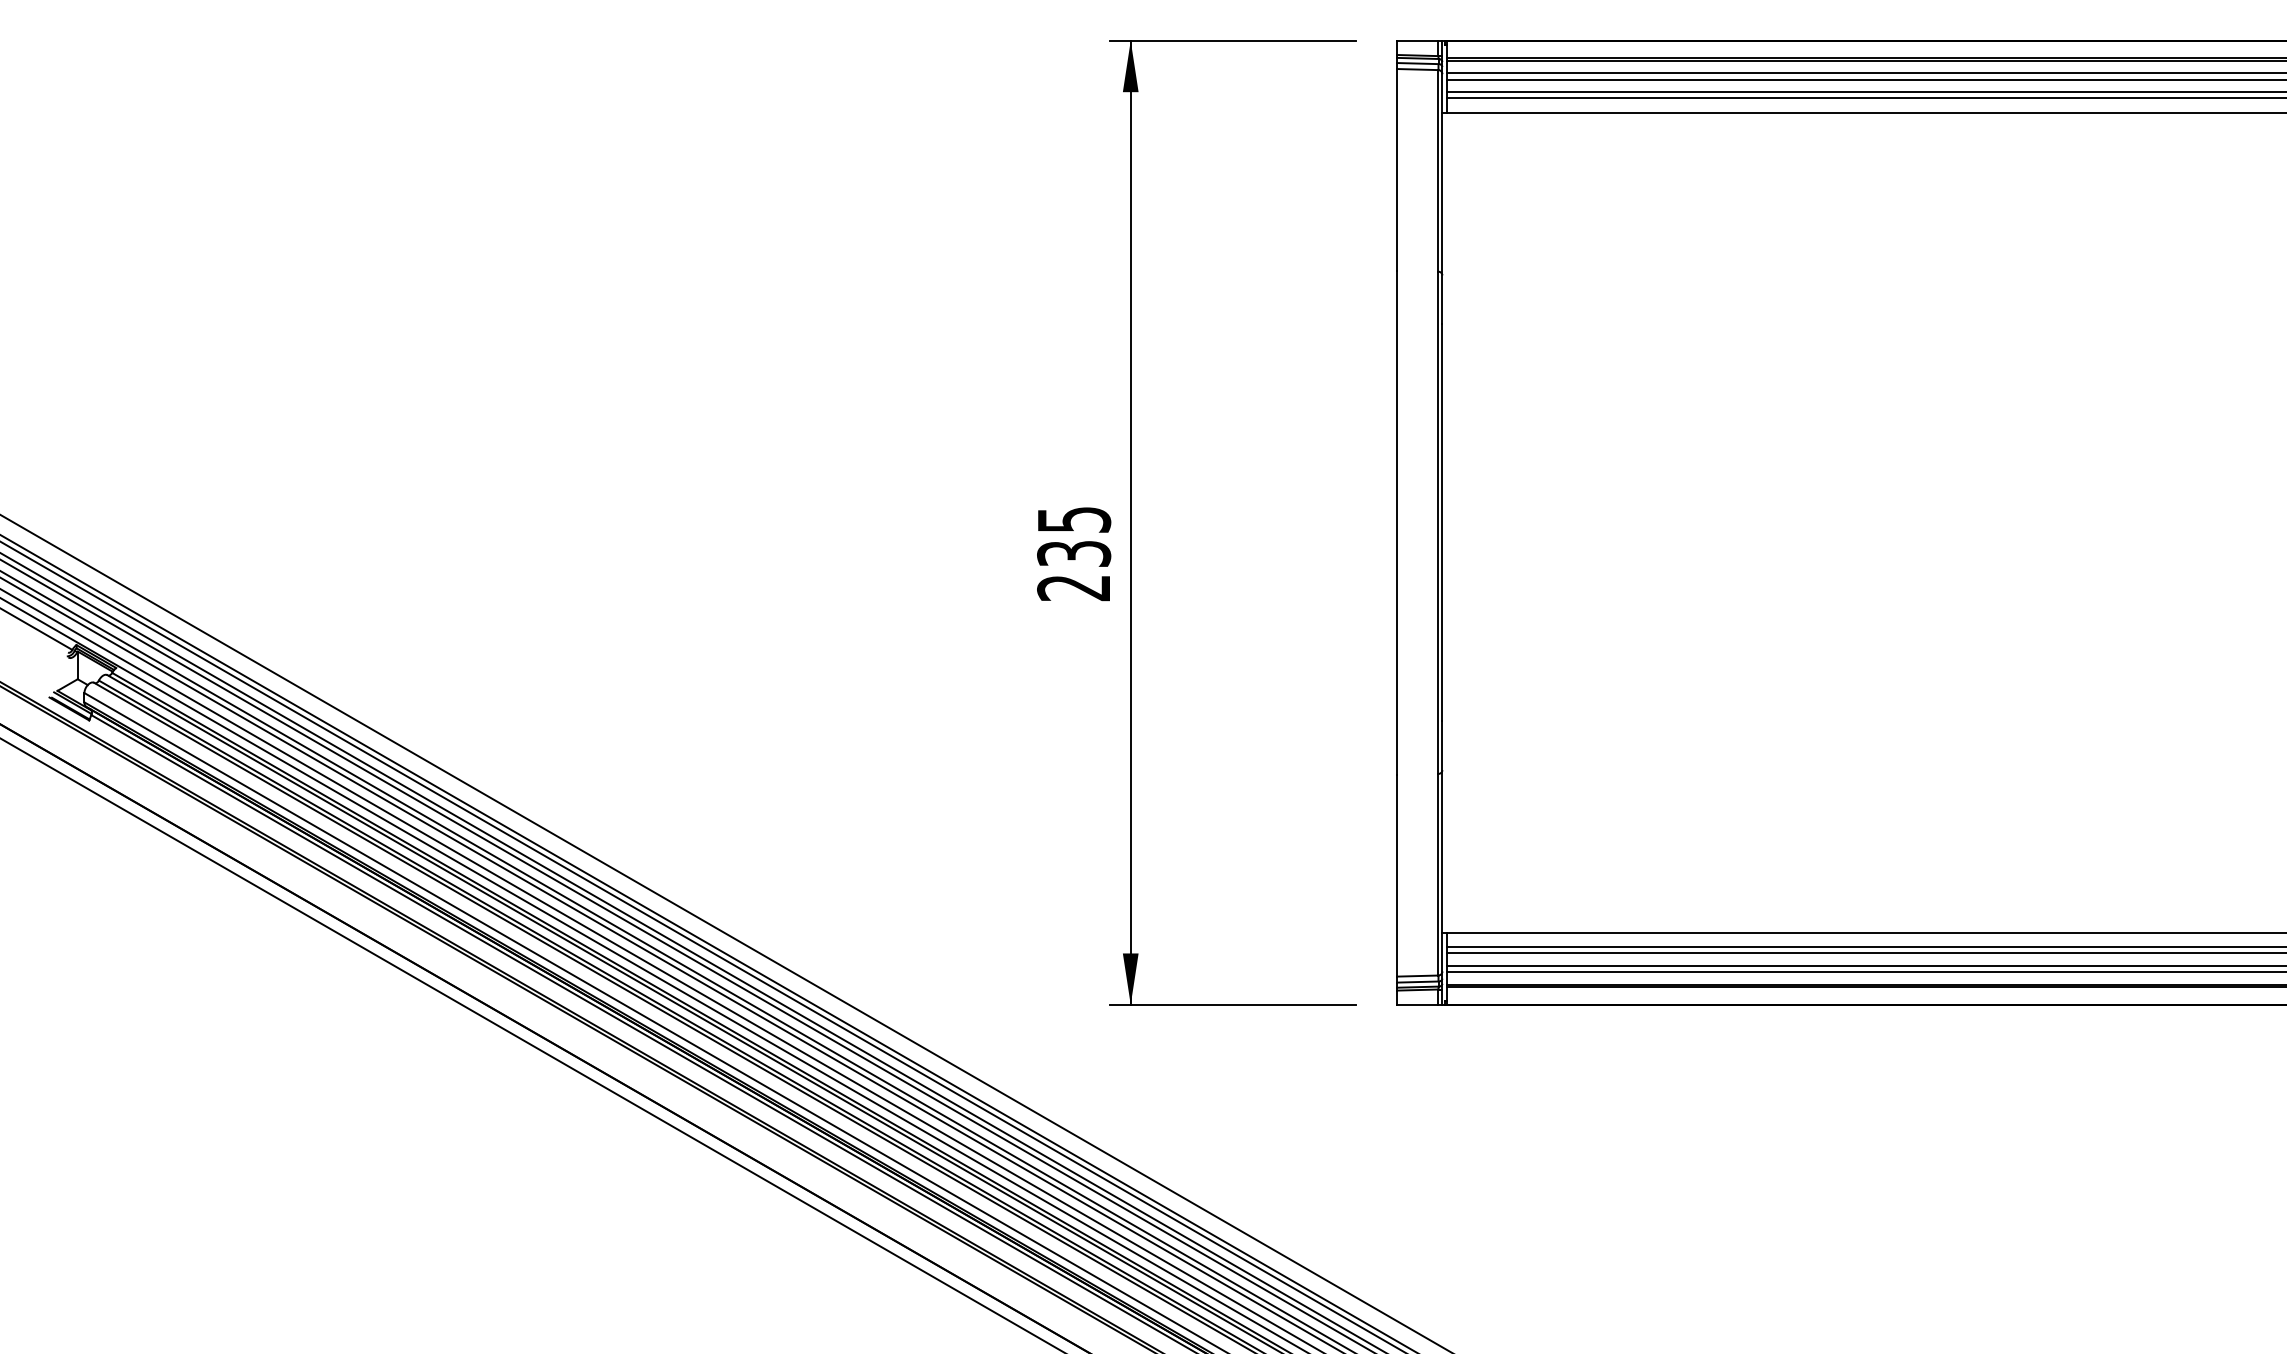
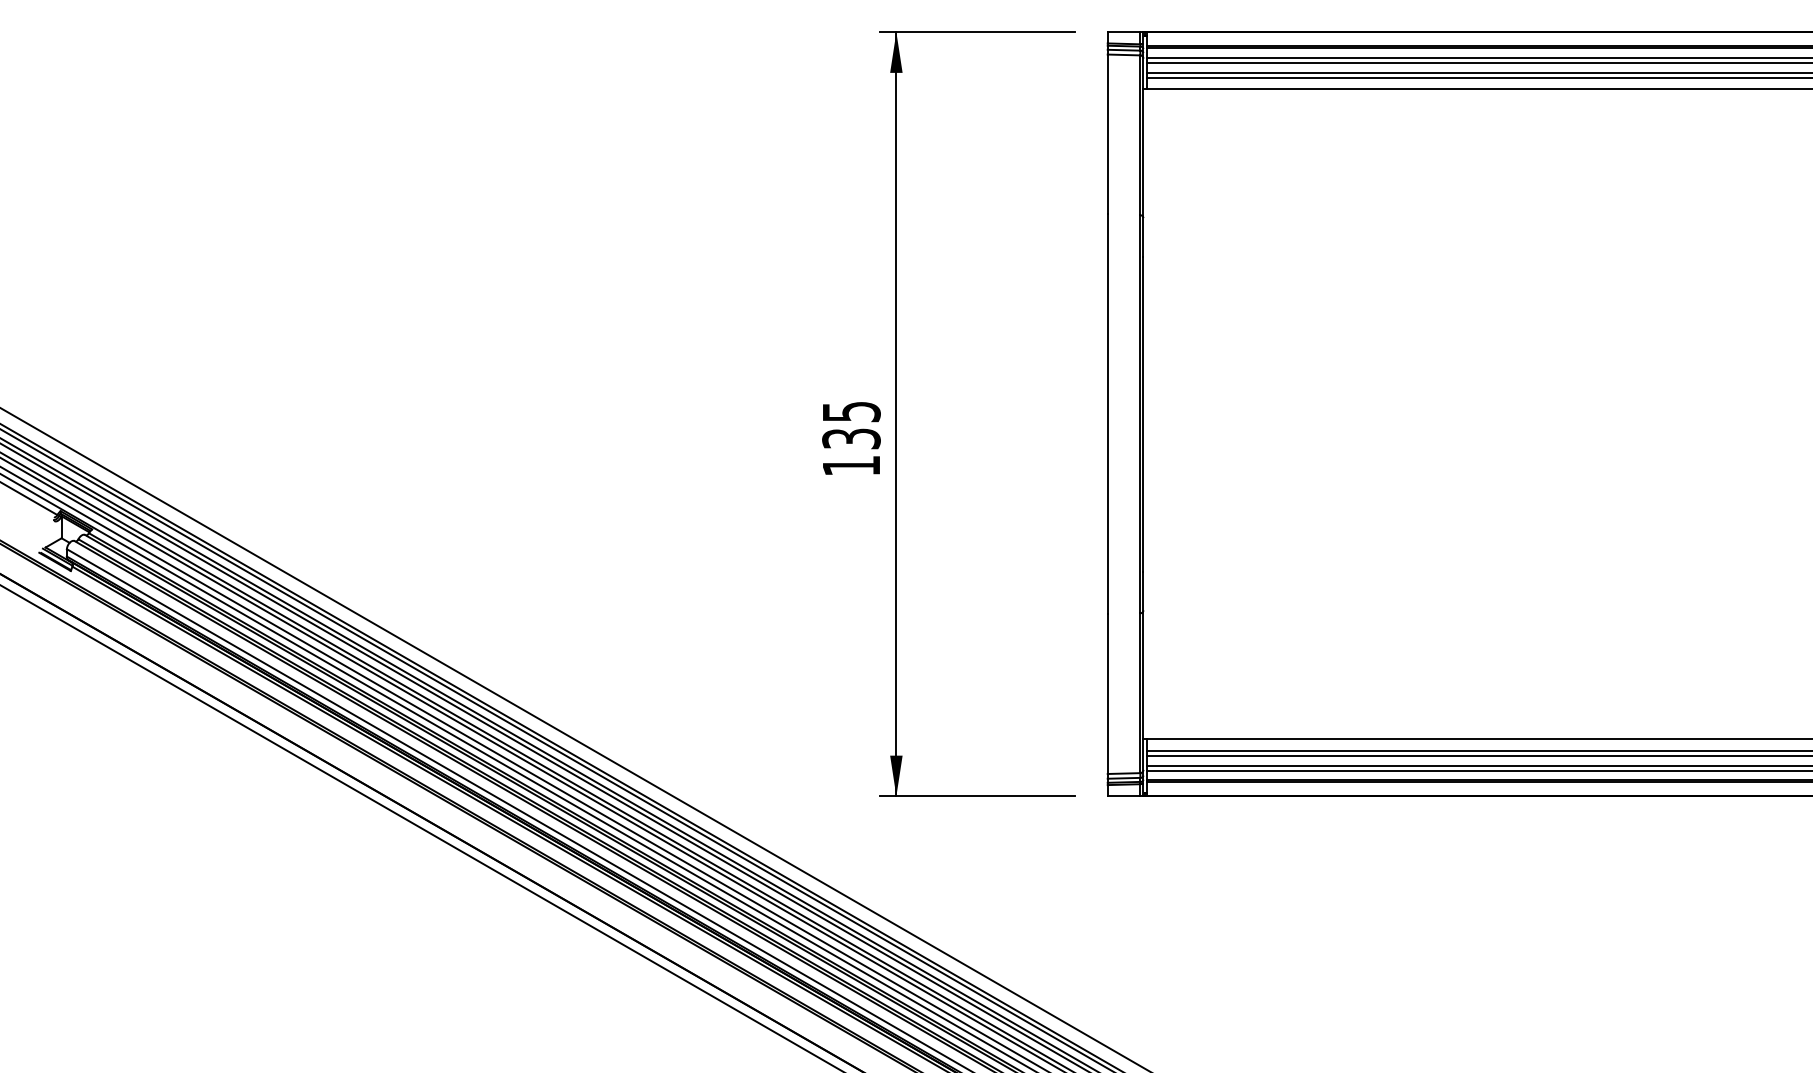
text: (1072, 588) -> (850, 466), 235 -> 135

